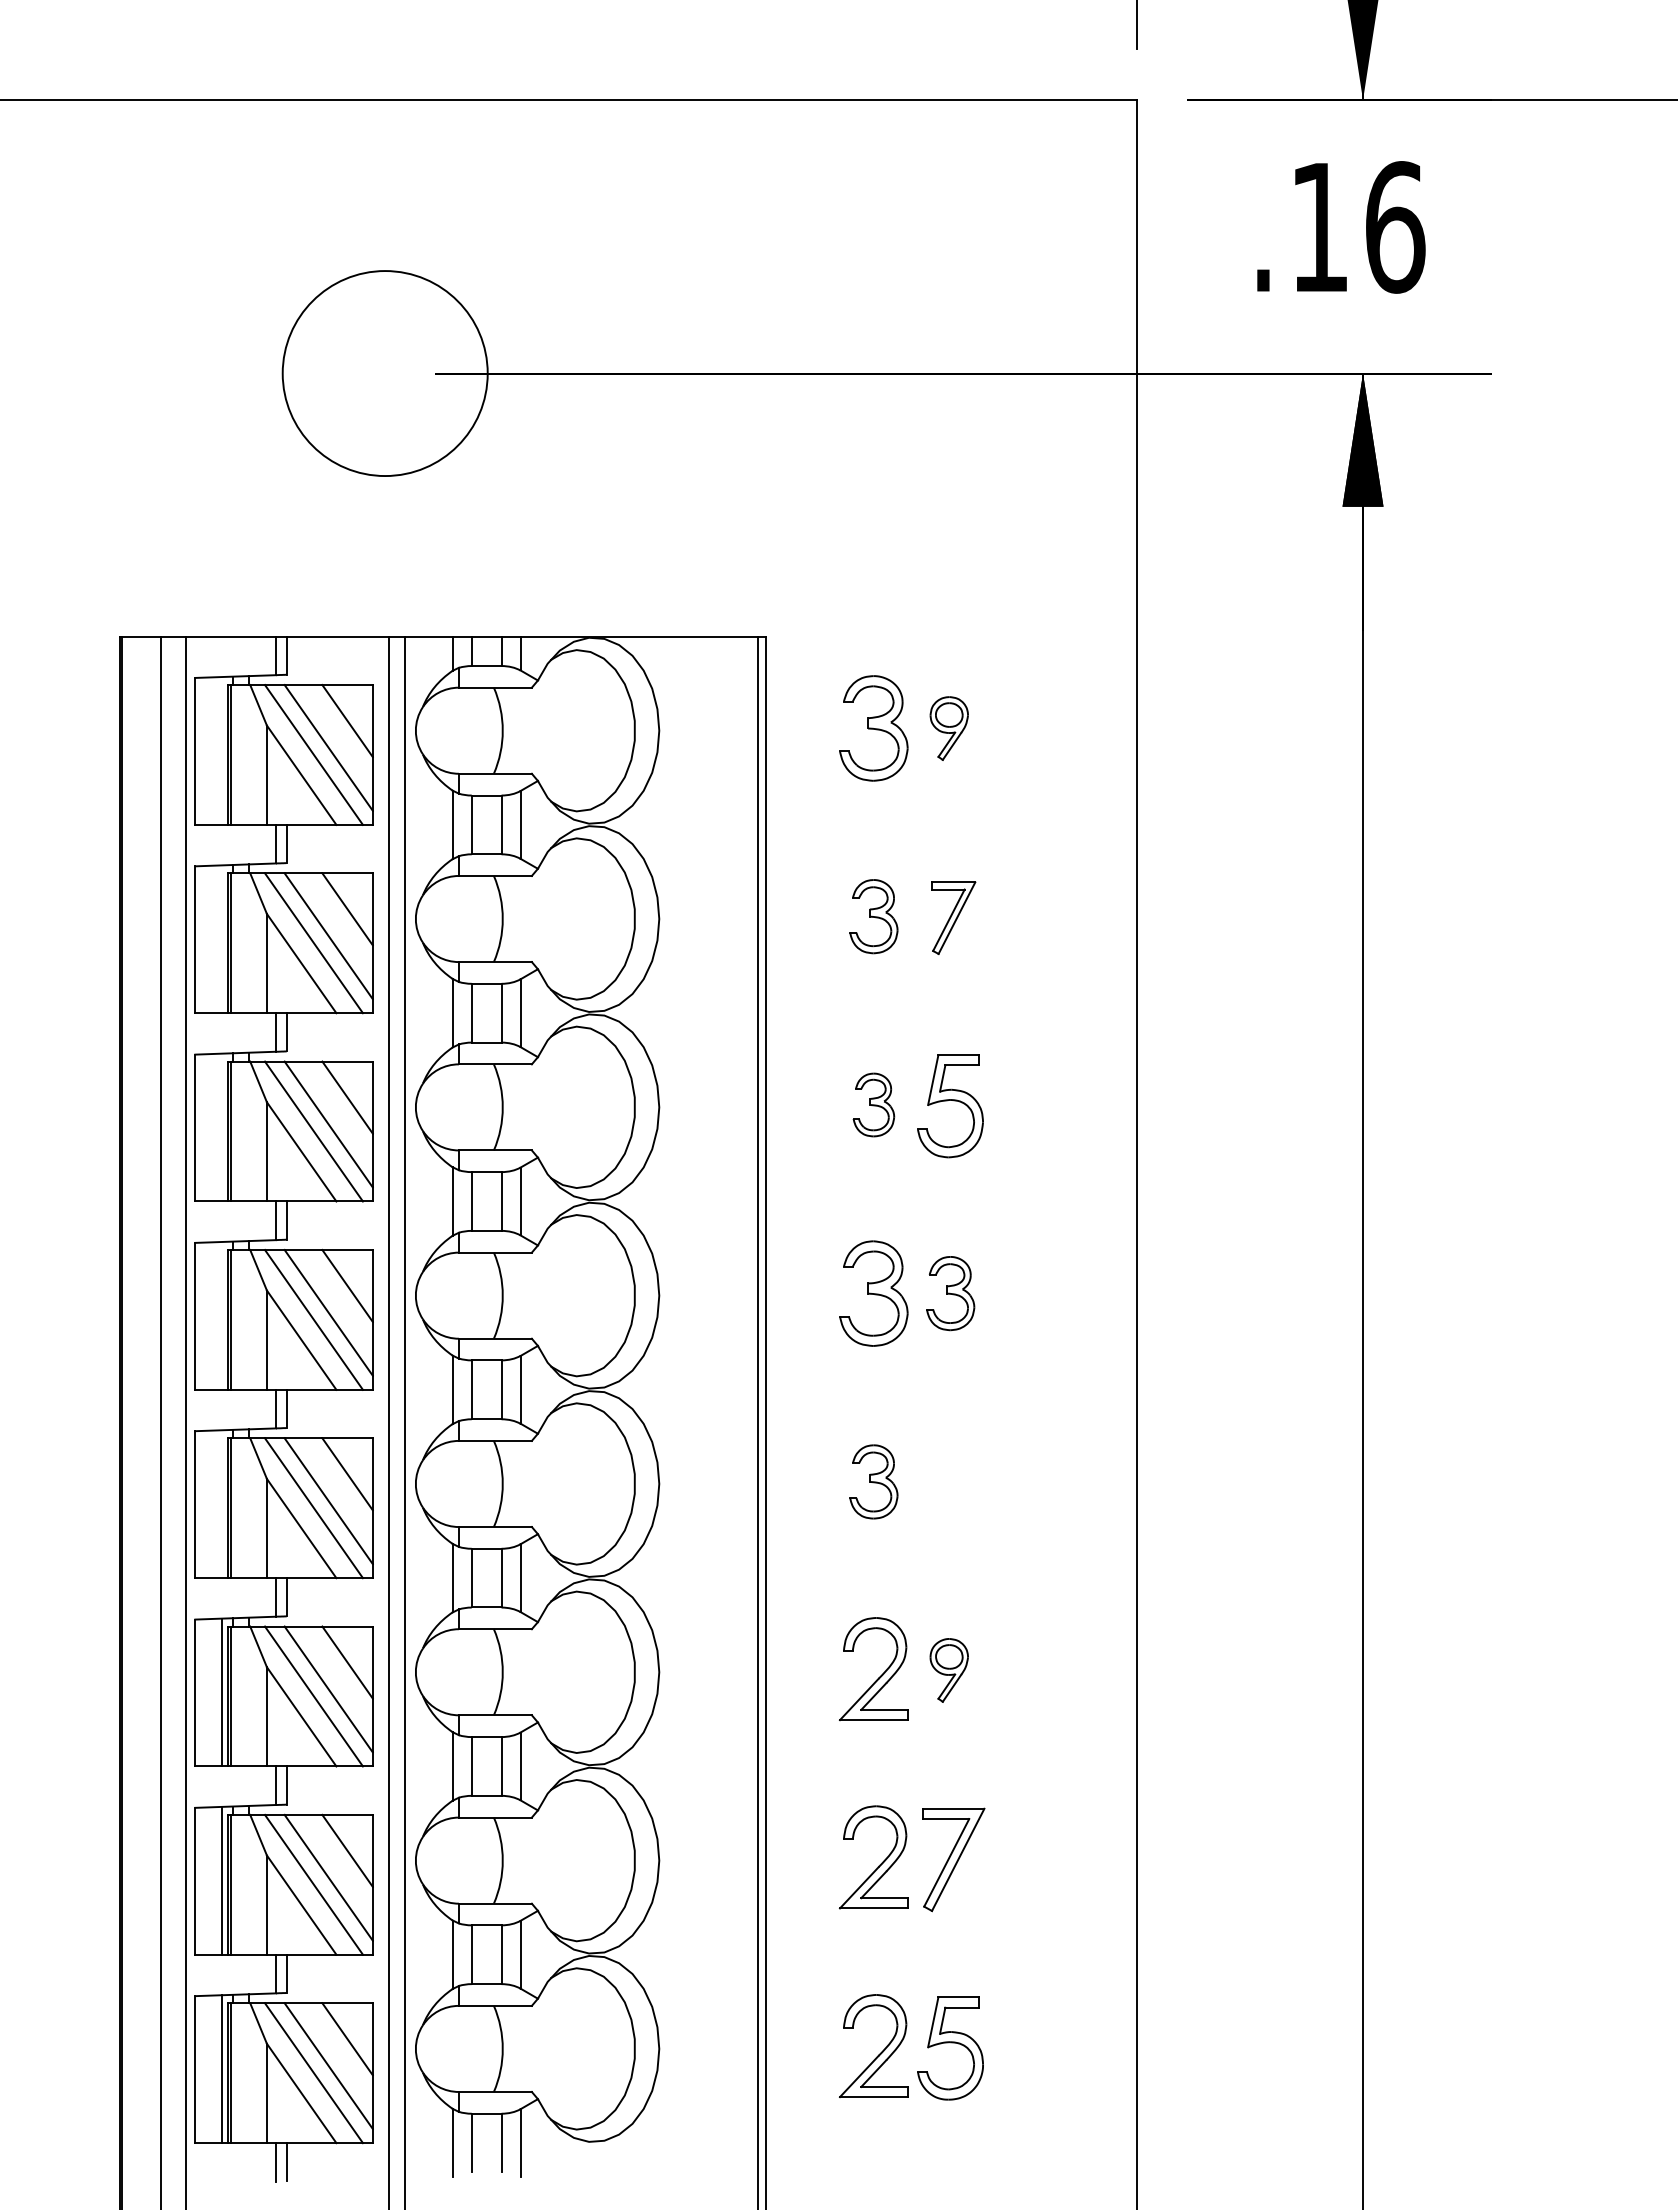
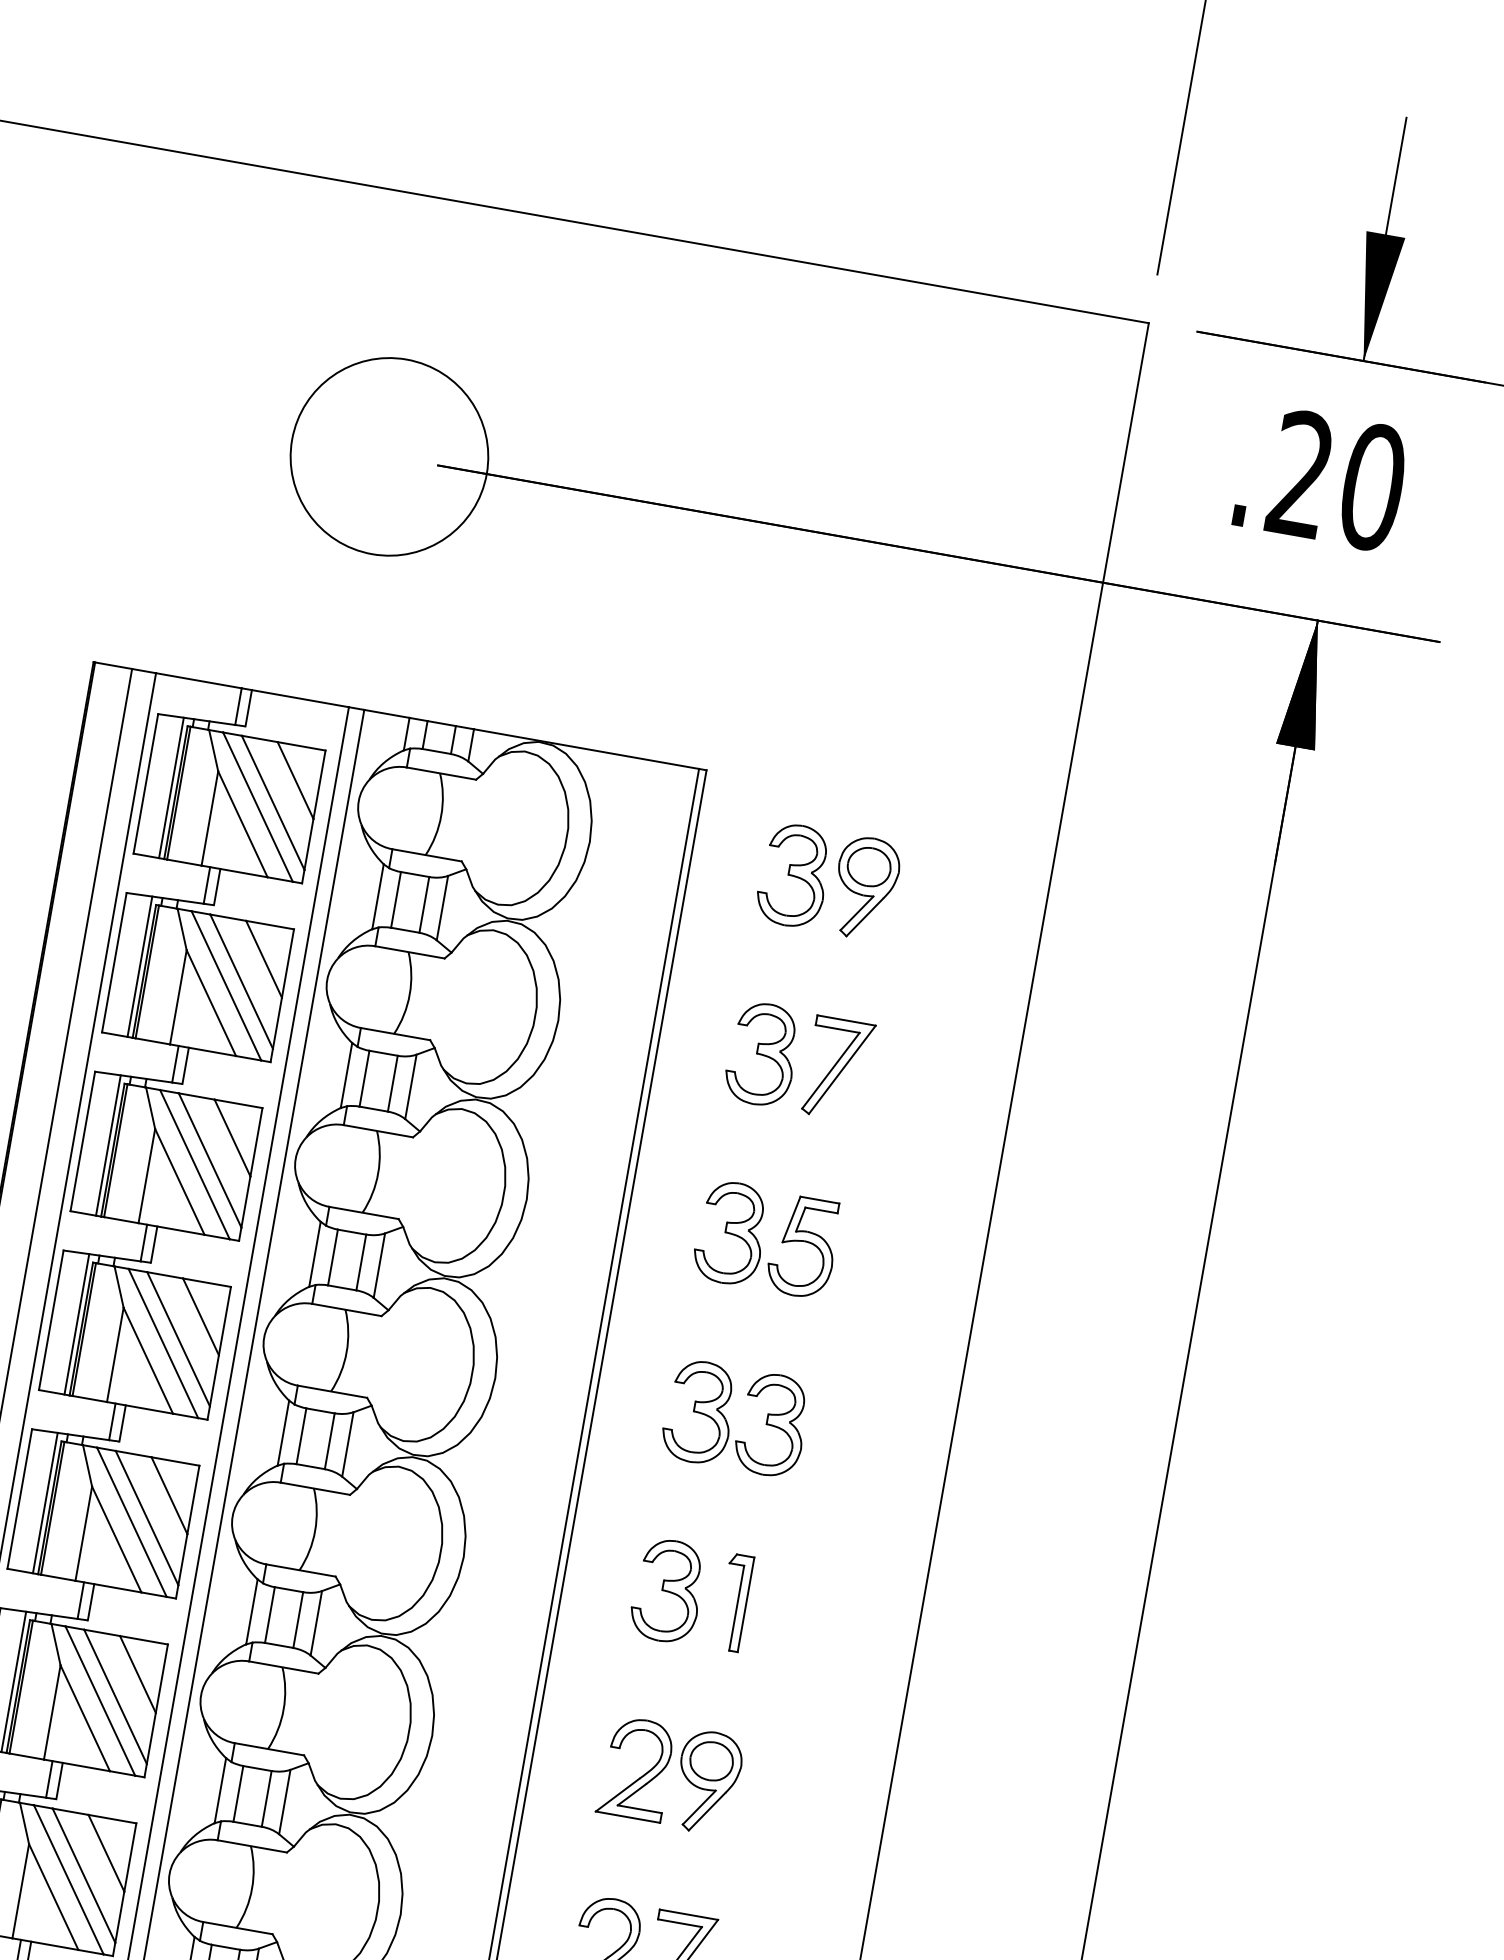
text: (1358, 227) -> (1337, 481), .16 -> .20
part: (949, 728) -> (865, 888), size x1.67
line: (222, 750) -> (171, 787), added
part: (873, 916) -> (762, 1054), size x1.43
part: (953, 918) -> (837, 1069), size x1.43
line: (222, 939) -> (140, 966), added
part: (873, 1104) -> (730, 1232), size x1.67
line: (222, 1127) -> (108, 1145), added
part: (950, 1293) -> (772, 1424), size x1.43
line: (222, 1315) -> (77, 1323), added
part: (873, 1481) -> (667, 1590), size x1.43
part: (943, 1481) -> (734, 1602), added
line: (222, 1504) -> (45, 1503), added
part: (949, 1670) -> (708, 1782), size x1.67

